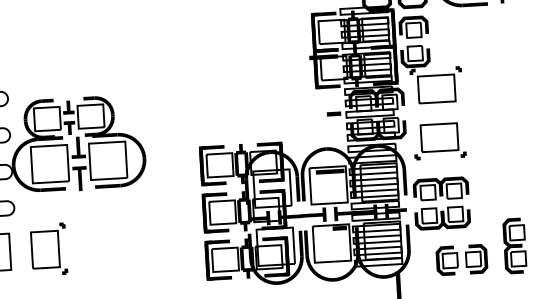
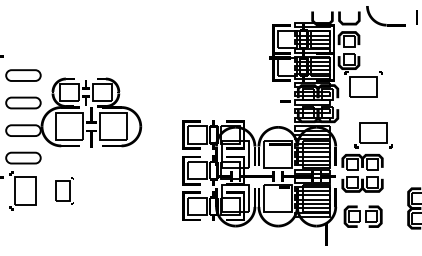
part: (439, 141) -> (373, 135), moved
part: (48, 249) -> (64, 190), size x0.7
part: (461, 259) -> (362, 216), moved

